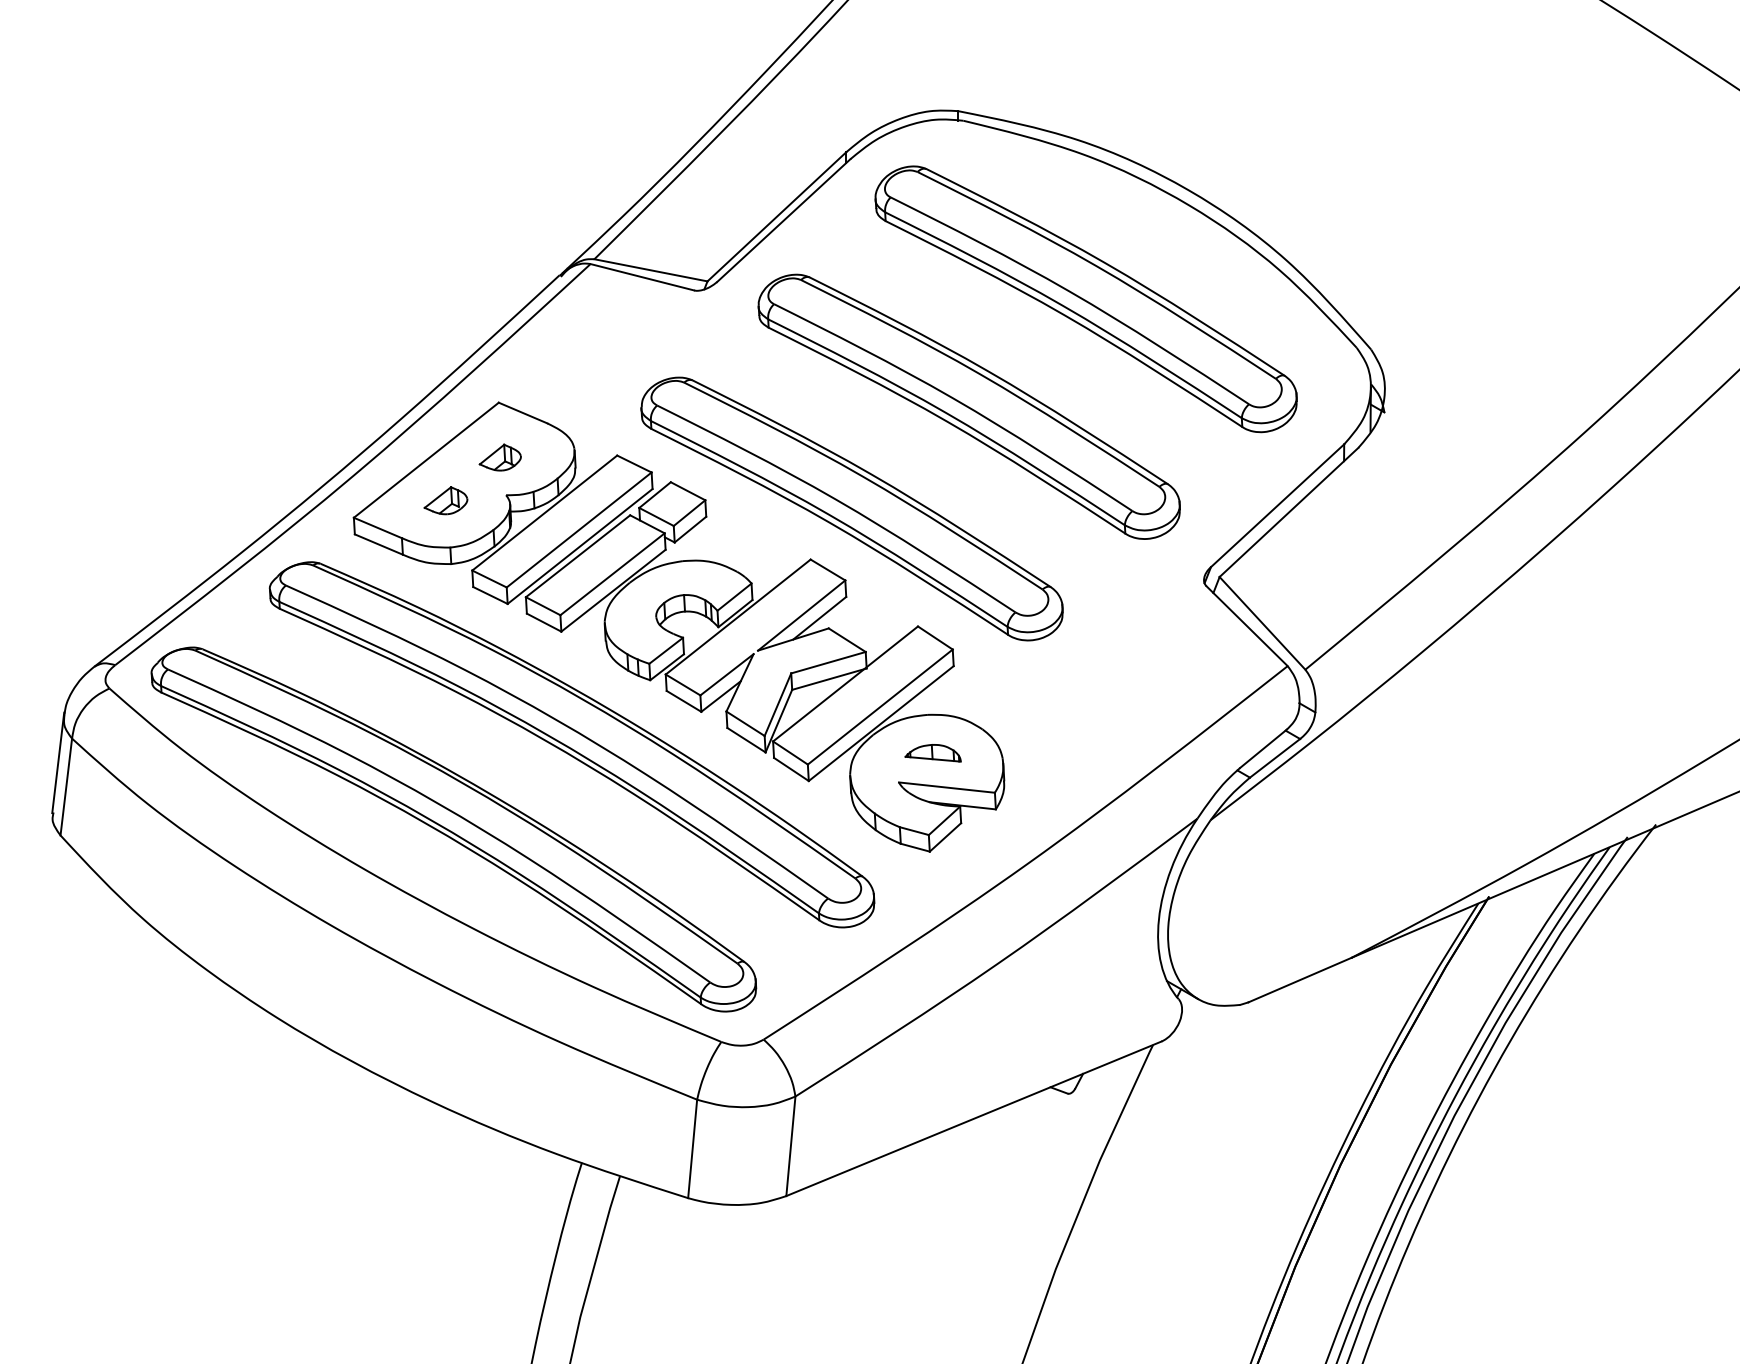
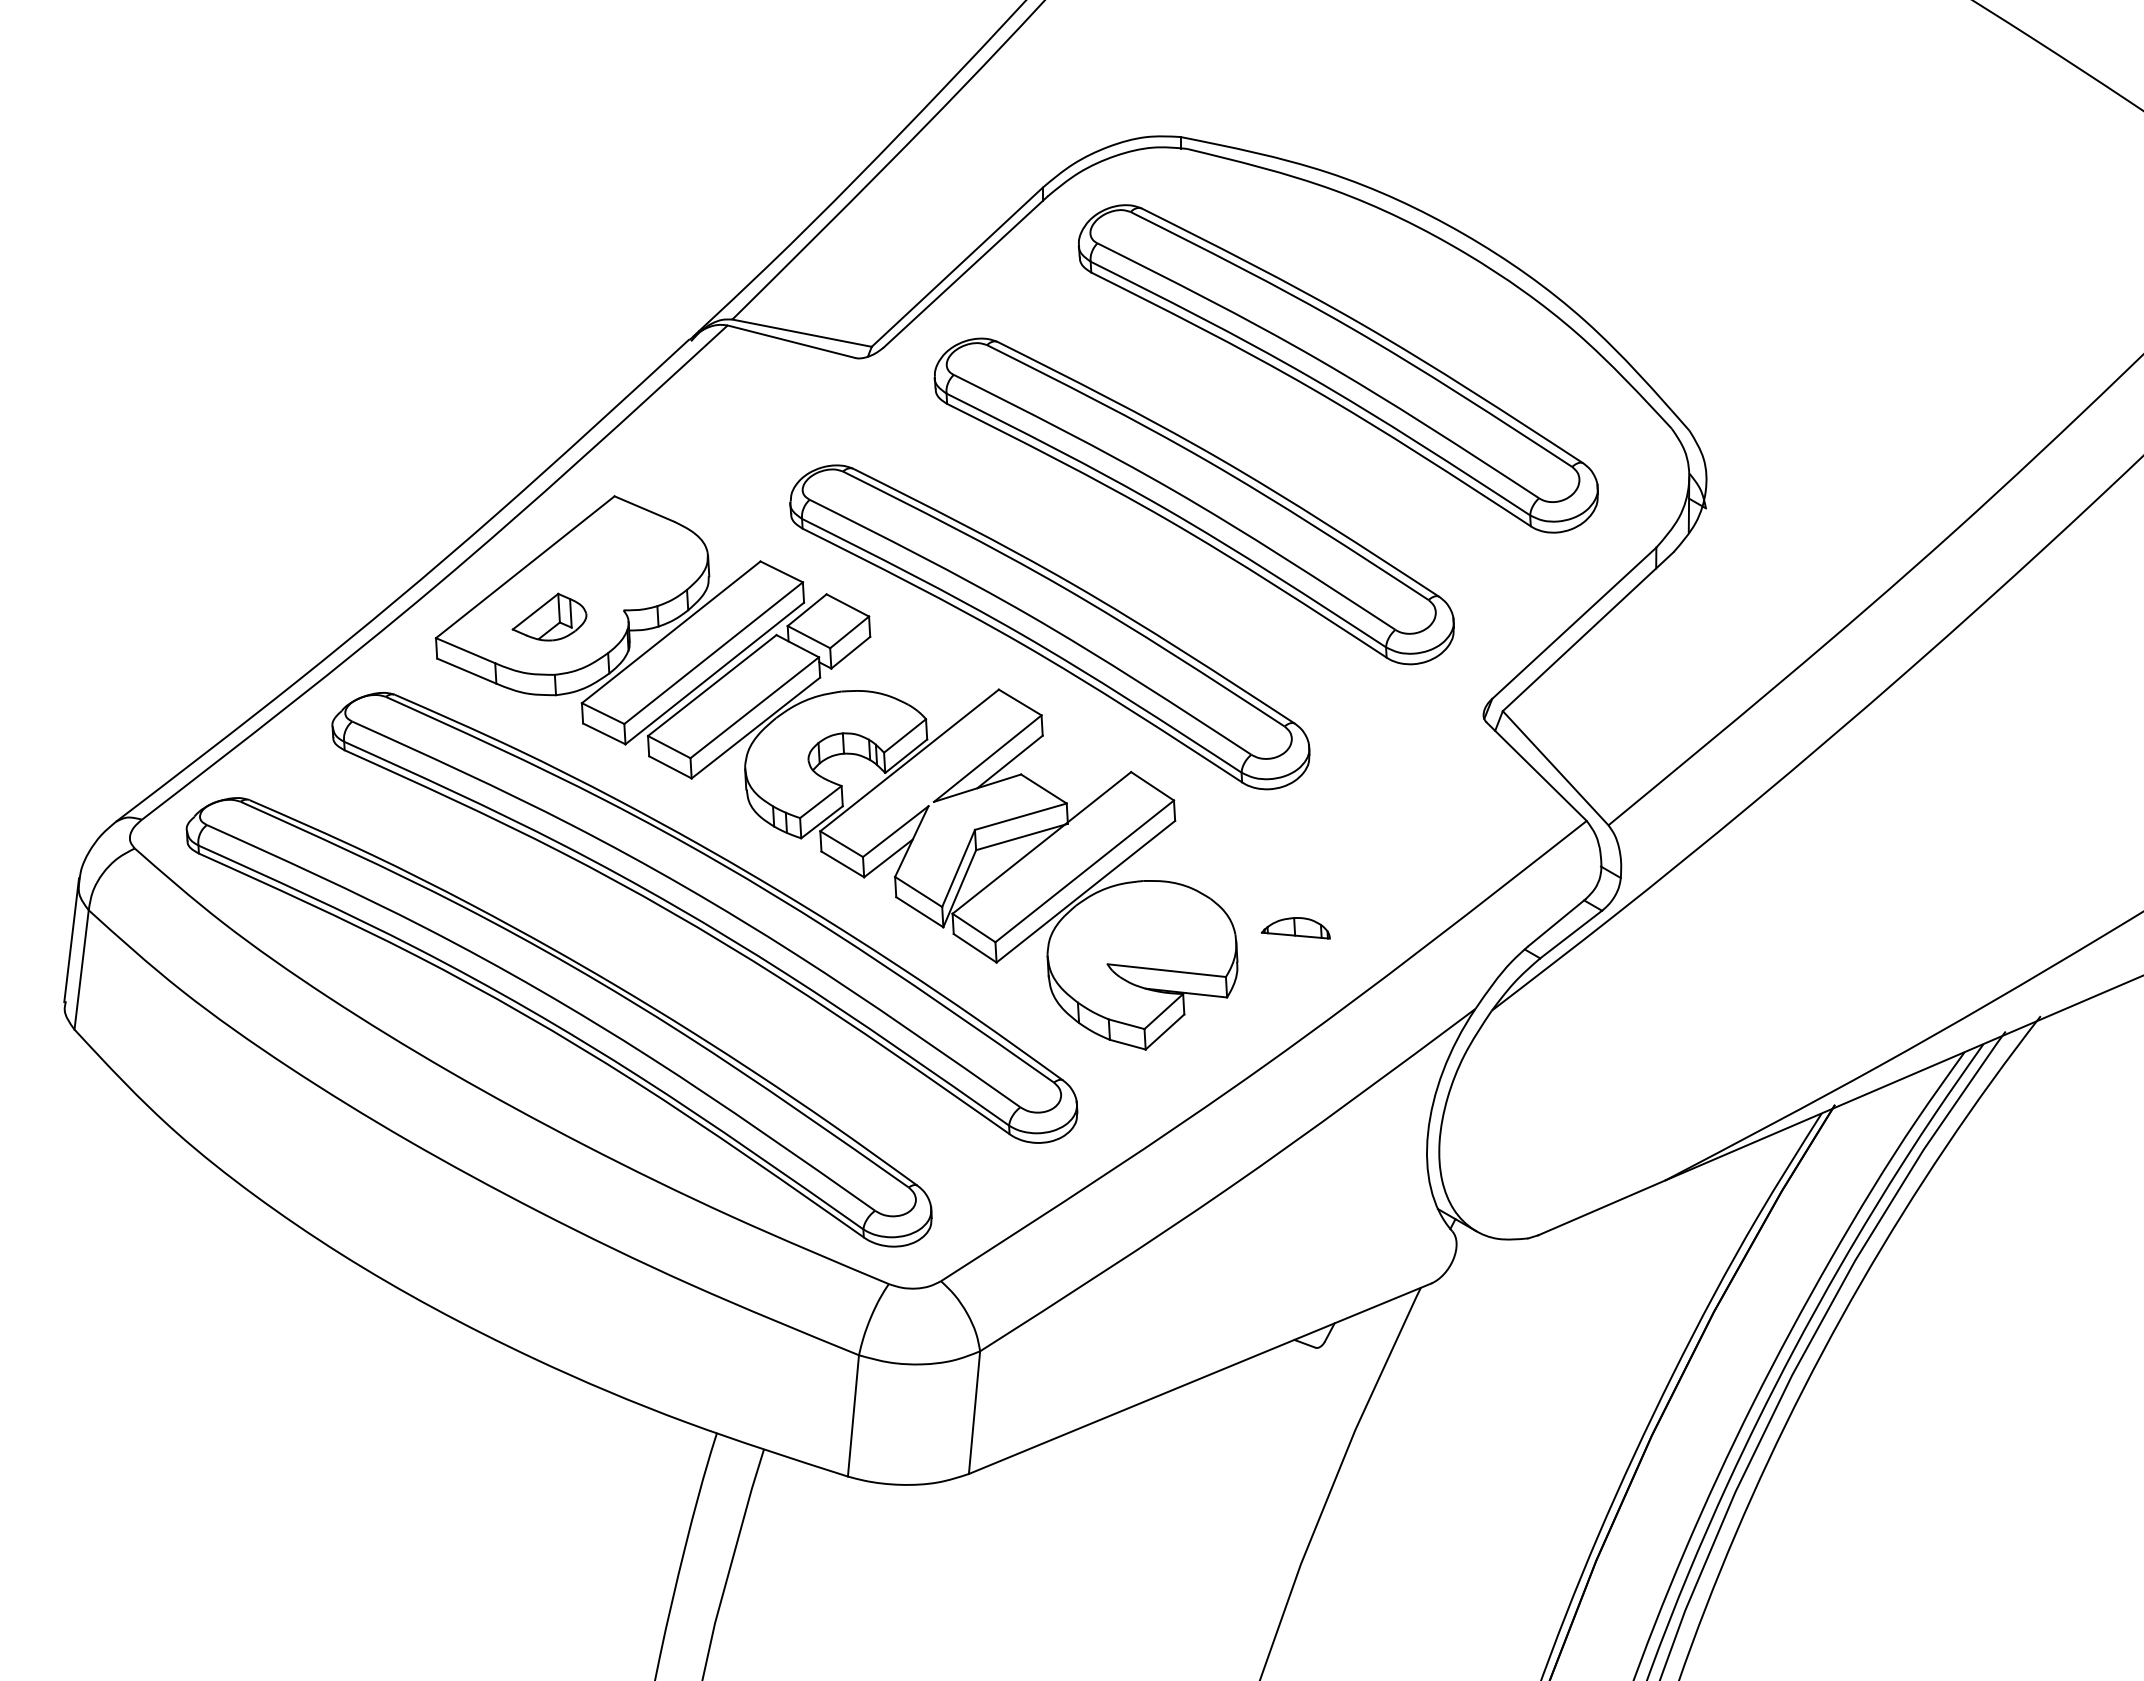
part: (500, 457) -> (616, 563), removed
part: (445, 500) -> (549, 616), size x1.4
part: (932, 753) -> (1295, 928), moved

